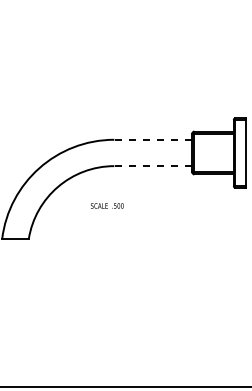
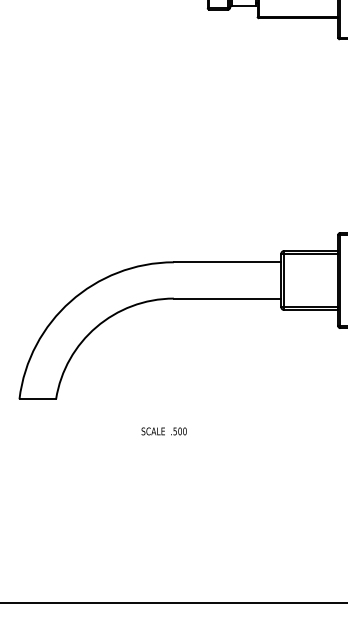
line: (153, 139) -> (227, 262), dashed -> solid
line: (153, 166) -> (227, 298), dashed -> solid
text: (106, 206) -> (163, 431), moved

